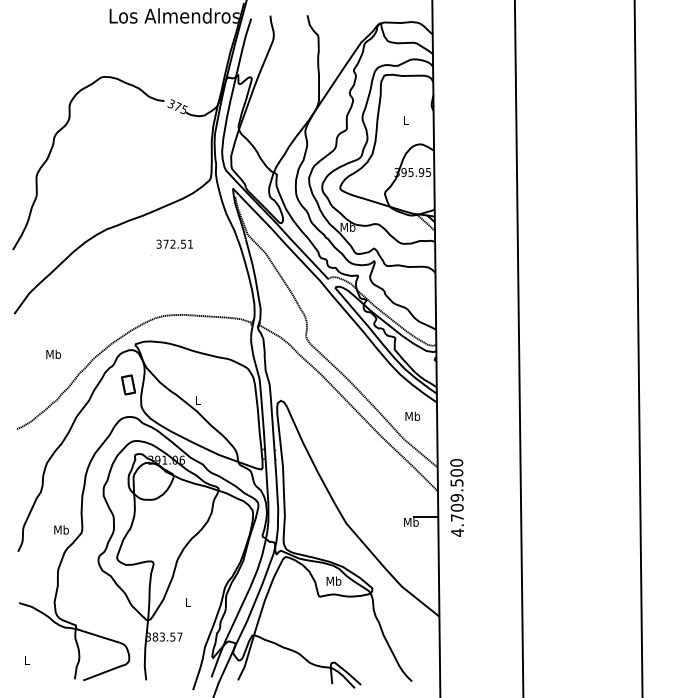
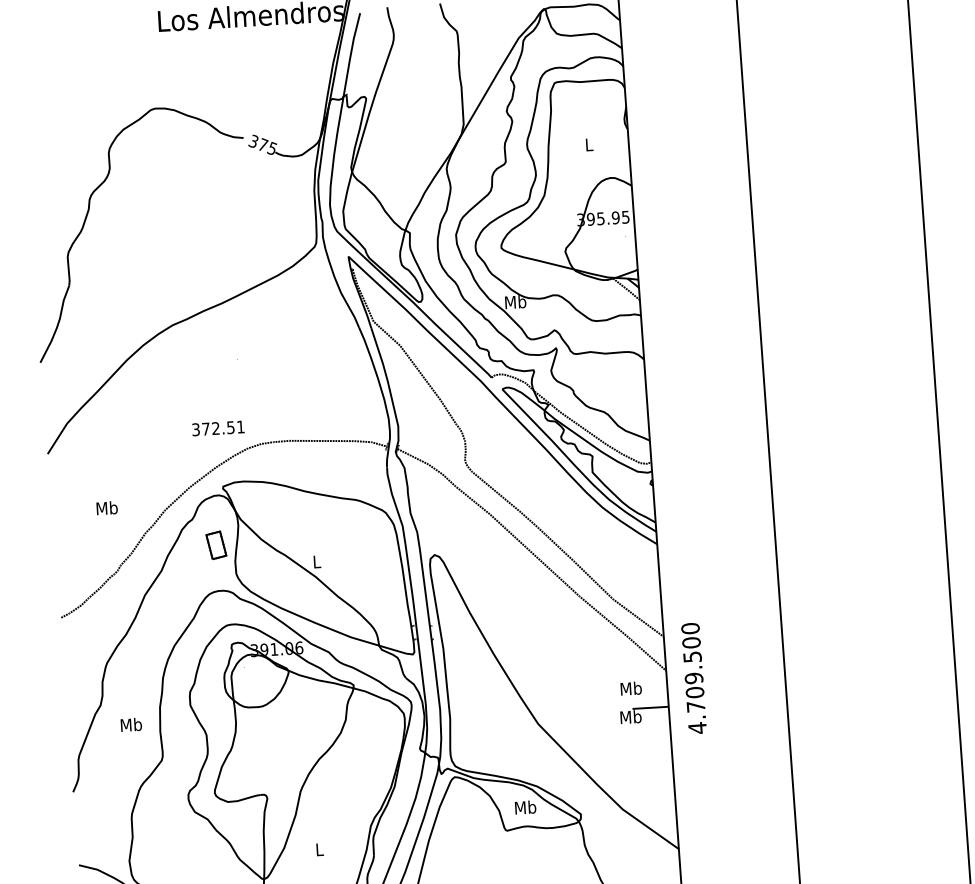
text: (174, 243) -> (217, 427), moved
text: (412, 415) -> (630, 687), moved
text: (61, 529) -> (131, 724), moved

